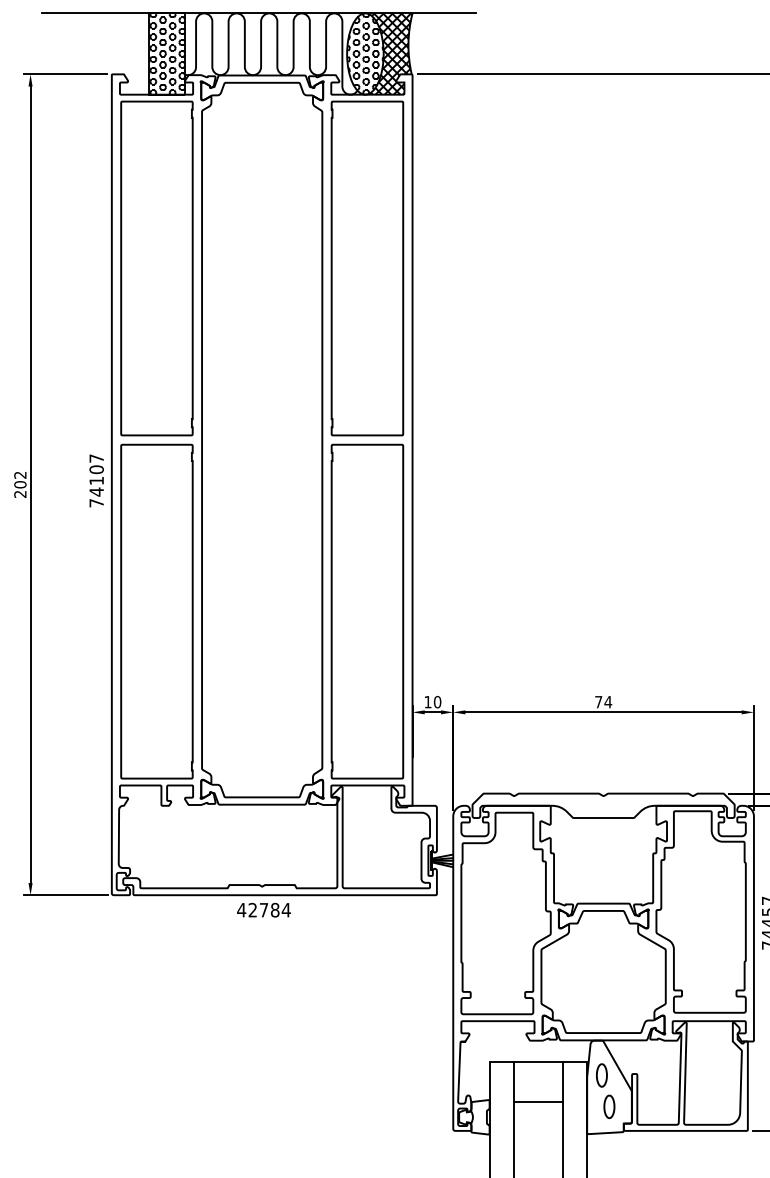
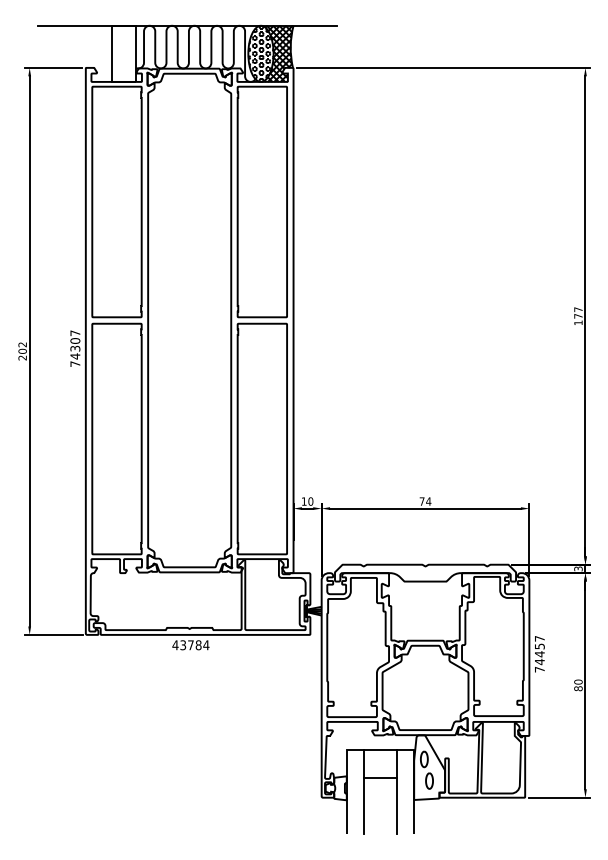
hatch: (167, 53) -> (124, 53), removed
text: (96, 480) -> (75, 348), 74107 -> 74307
text: (253, 910) -> (183, 645), 42784 -> 43784

